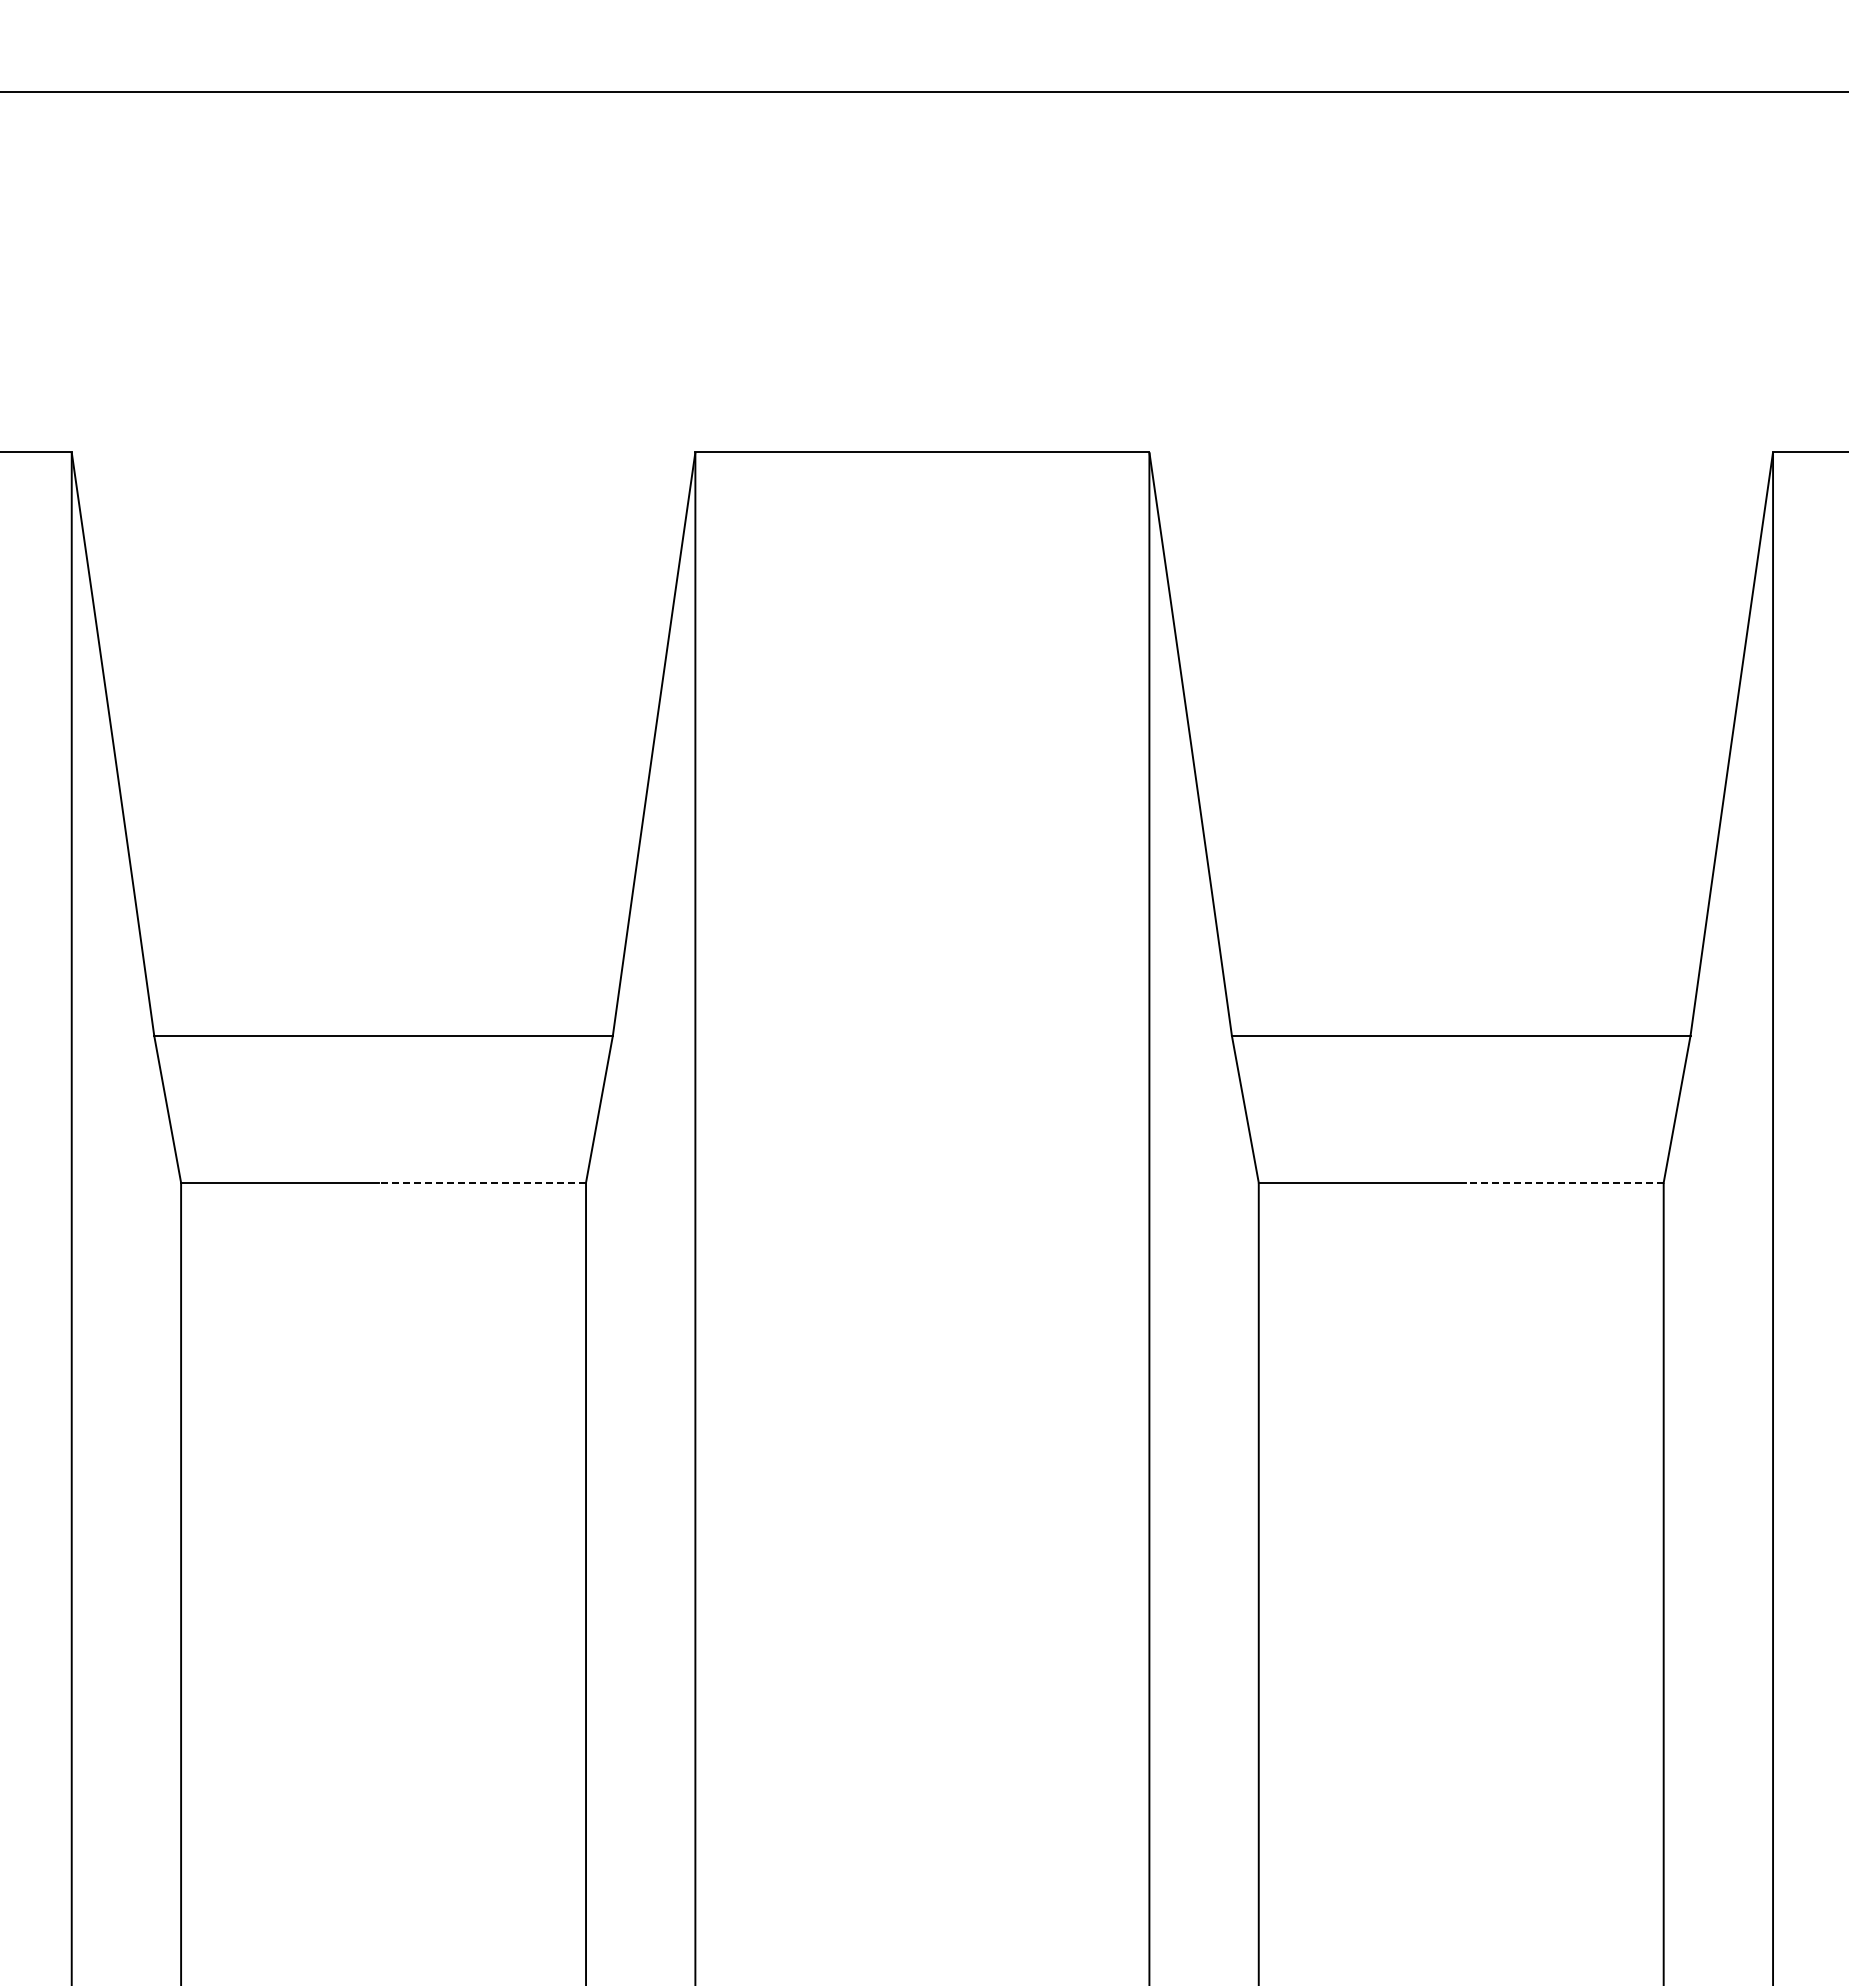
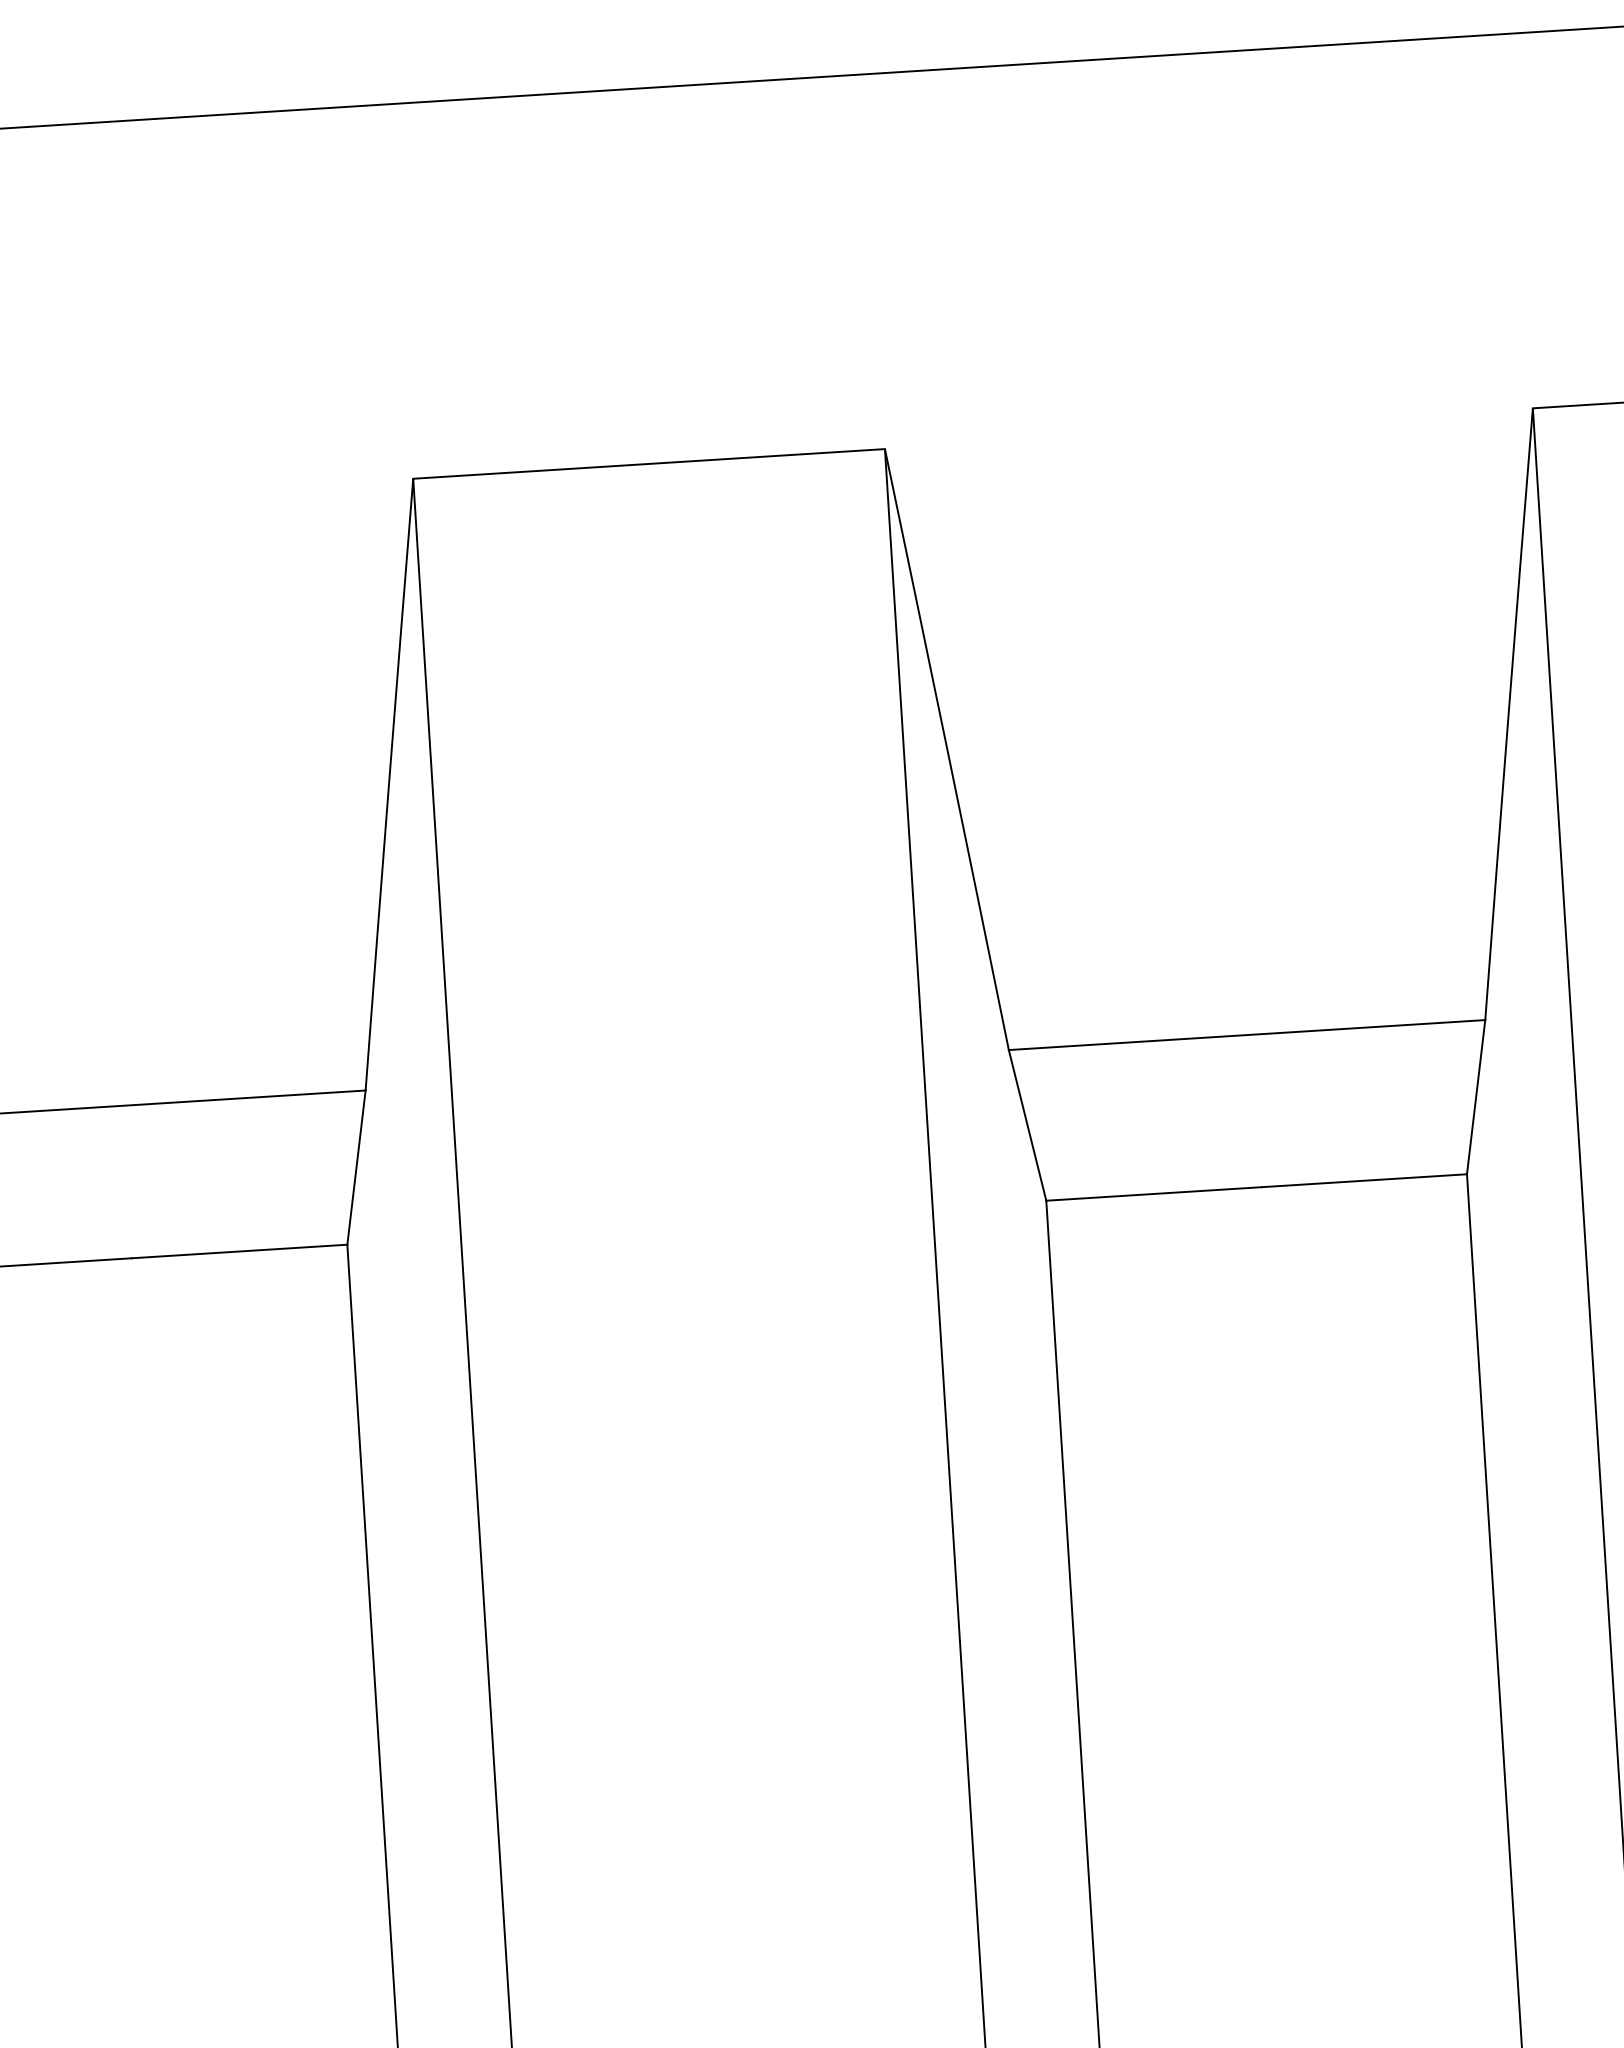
line: (482, 1182) -> (239, 1251), dashed -> solid
line: (1564, 1182) -> (1363, 1180), dashed -> solid

